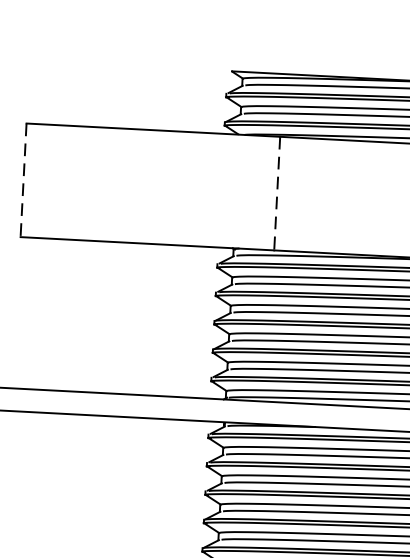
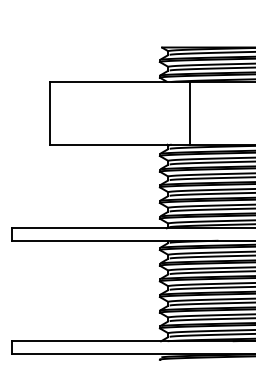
line: (23, 180) -> (50, 113), dashed -> solid
line: (277, 193) -> (190, 113), dashed -> solid

